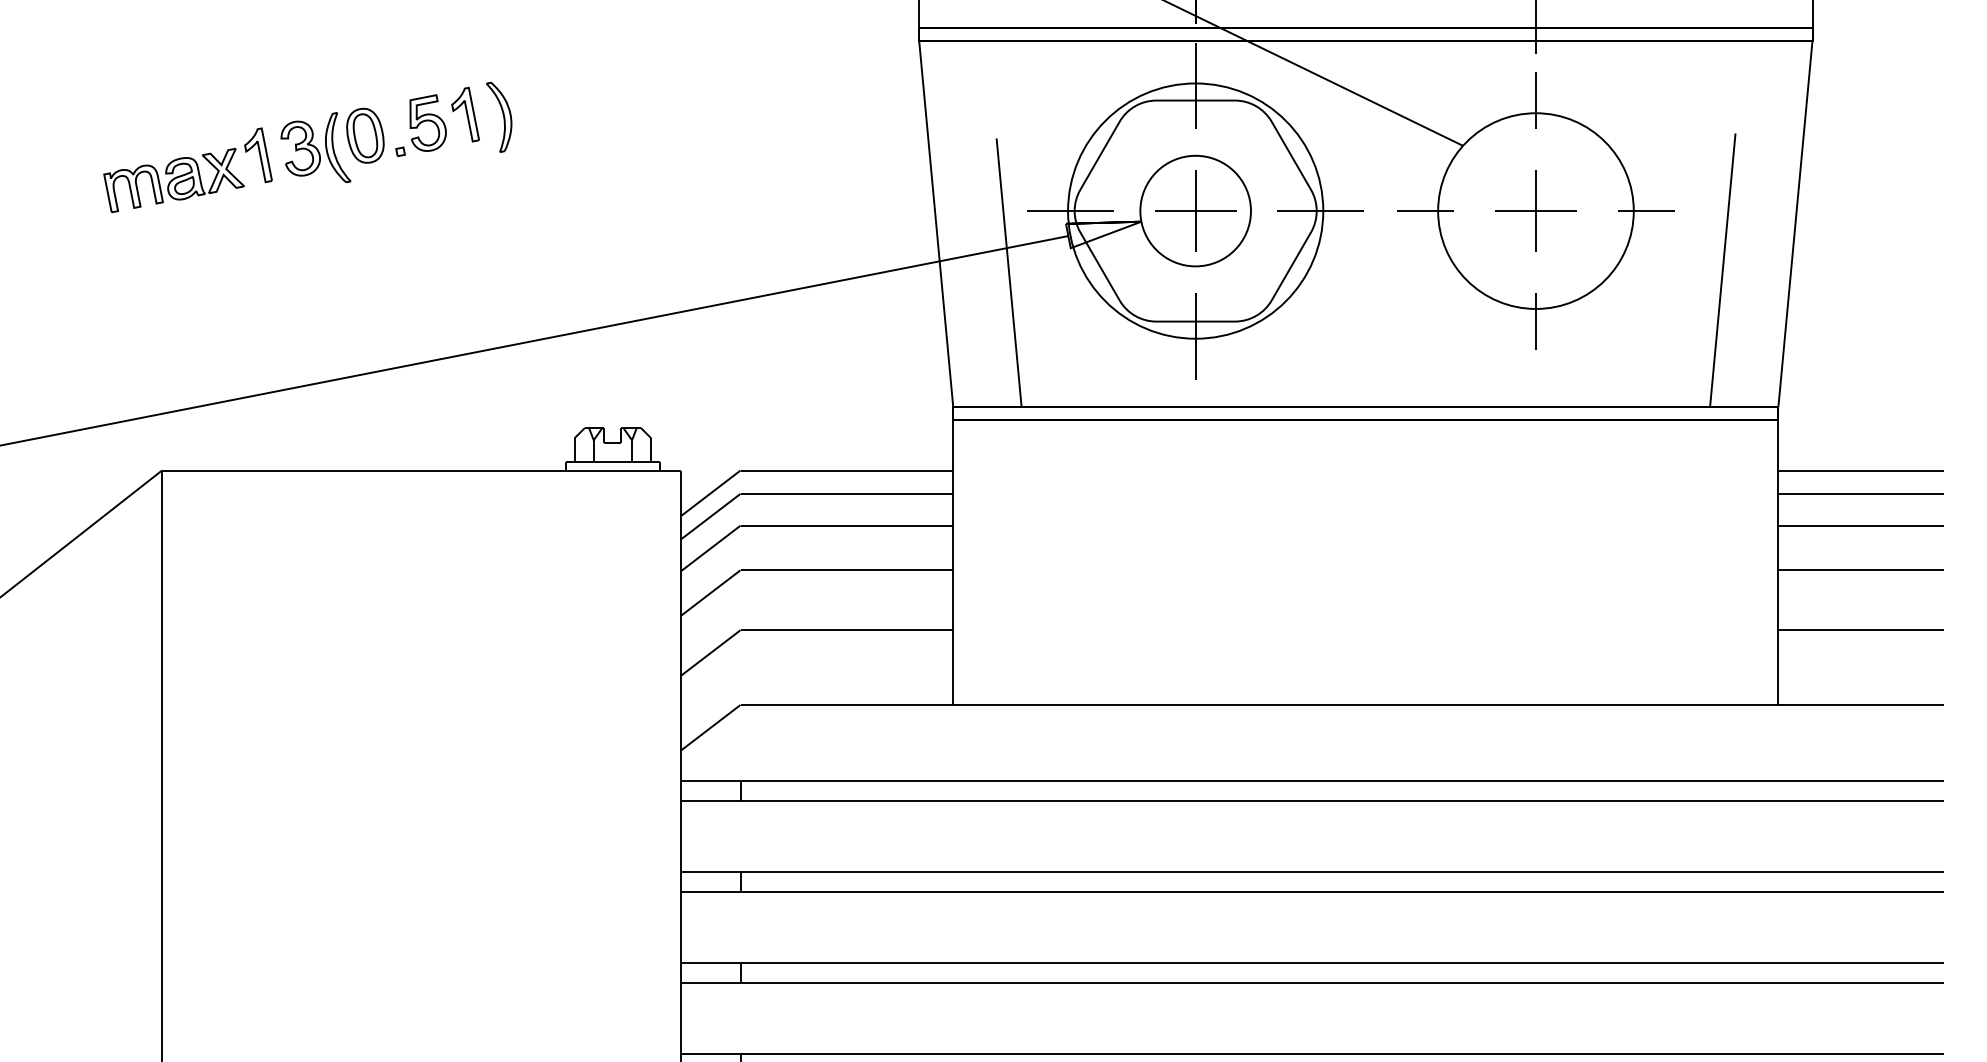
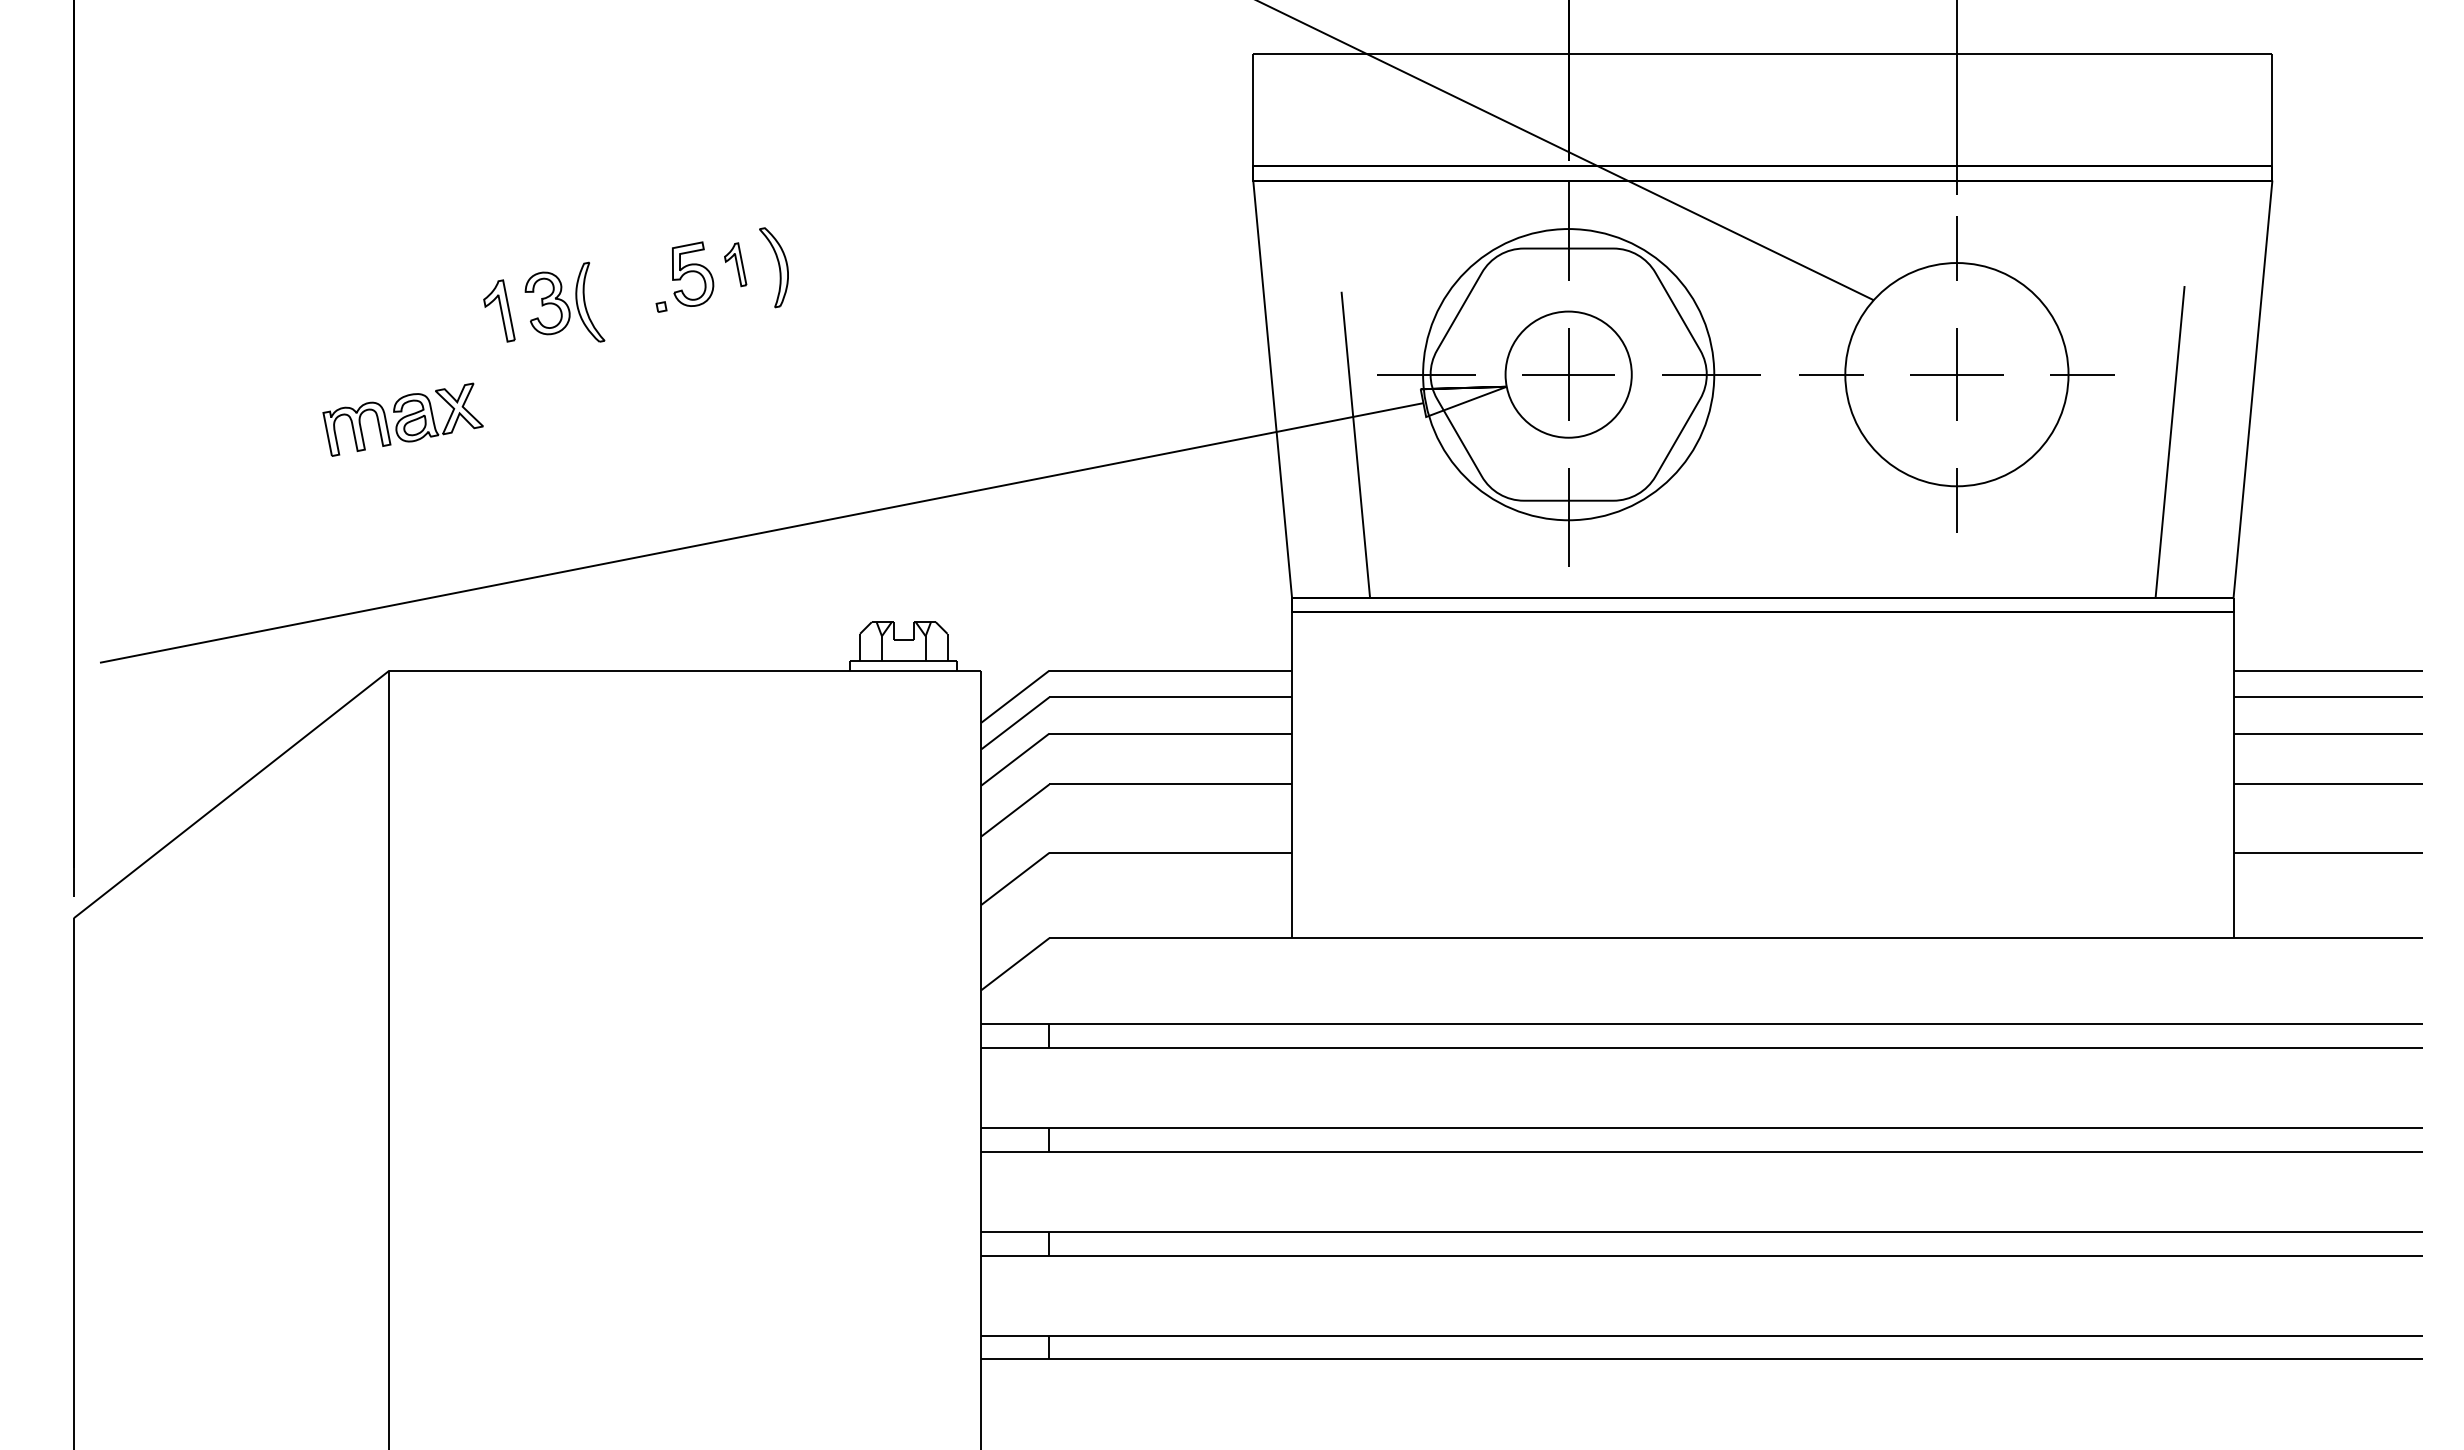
part: (465, 114) -> (735, 264), size x0.7
part: (365, 135) -> (621, 288), removed
part: (173, 180) -> (402, 419), moved

